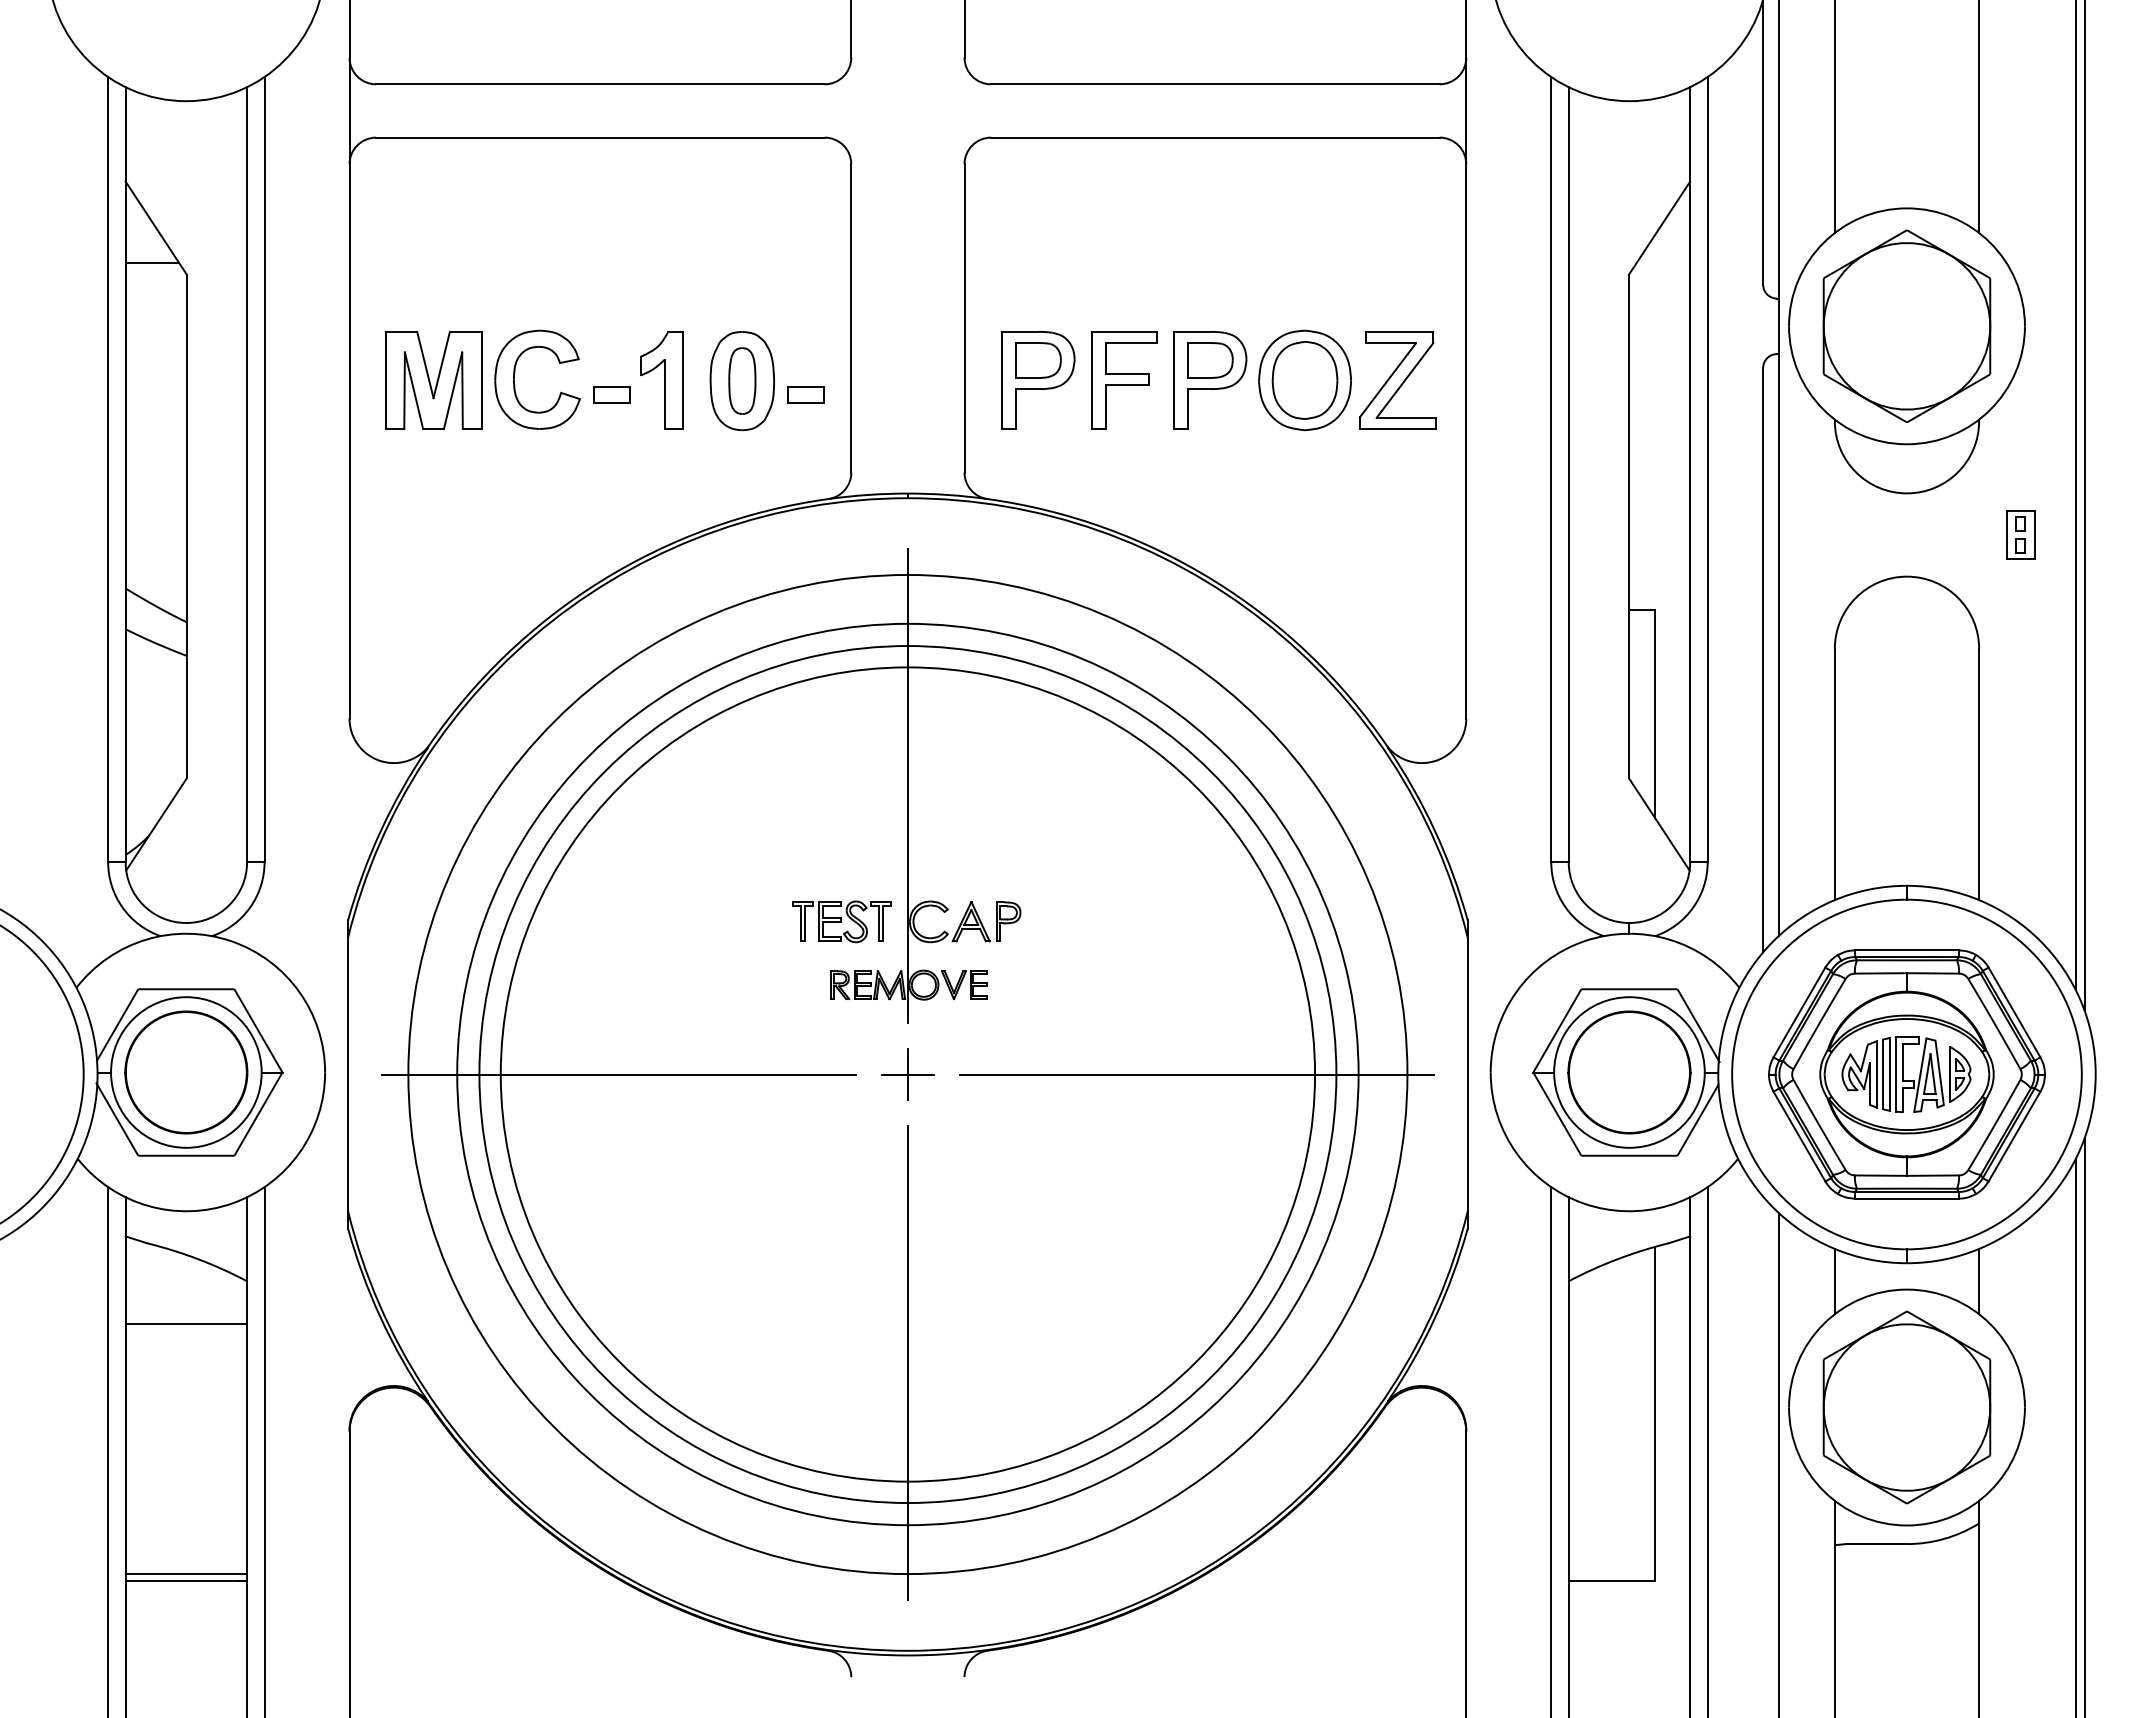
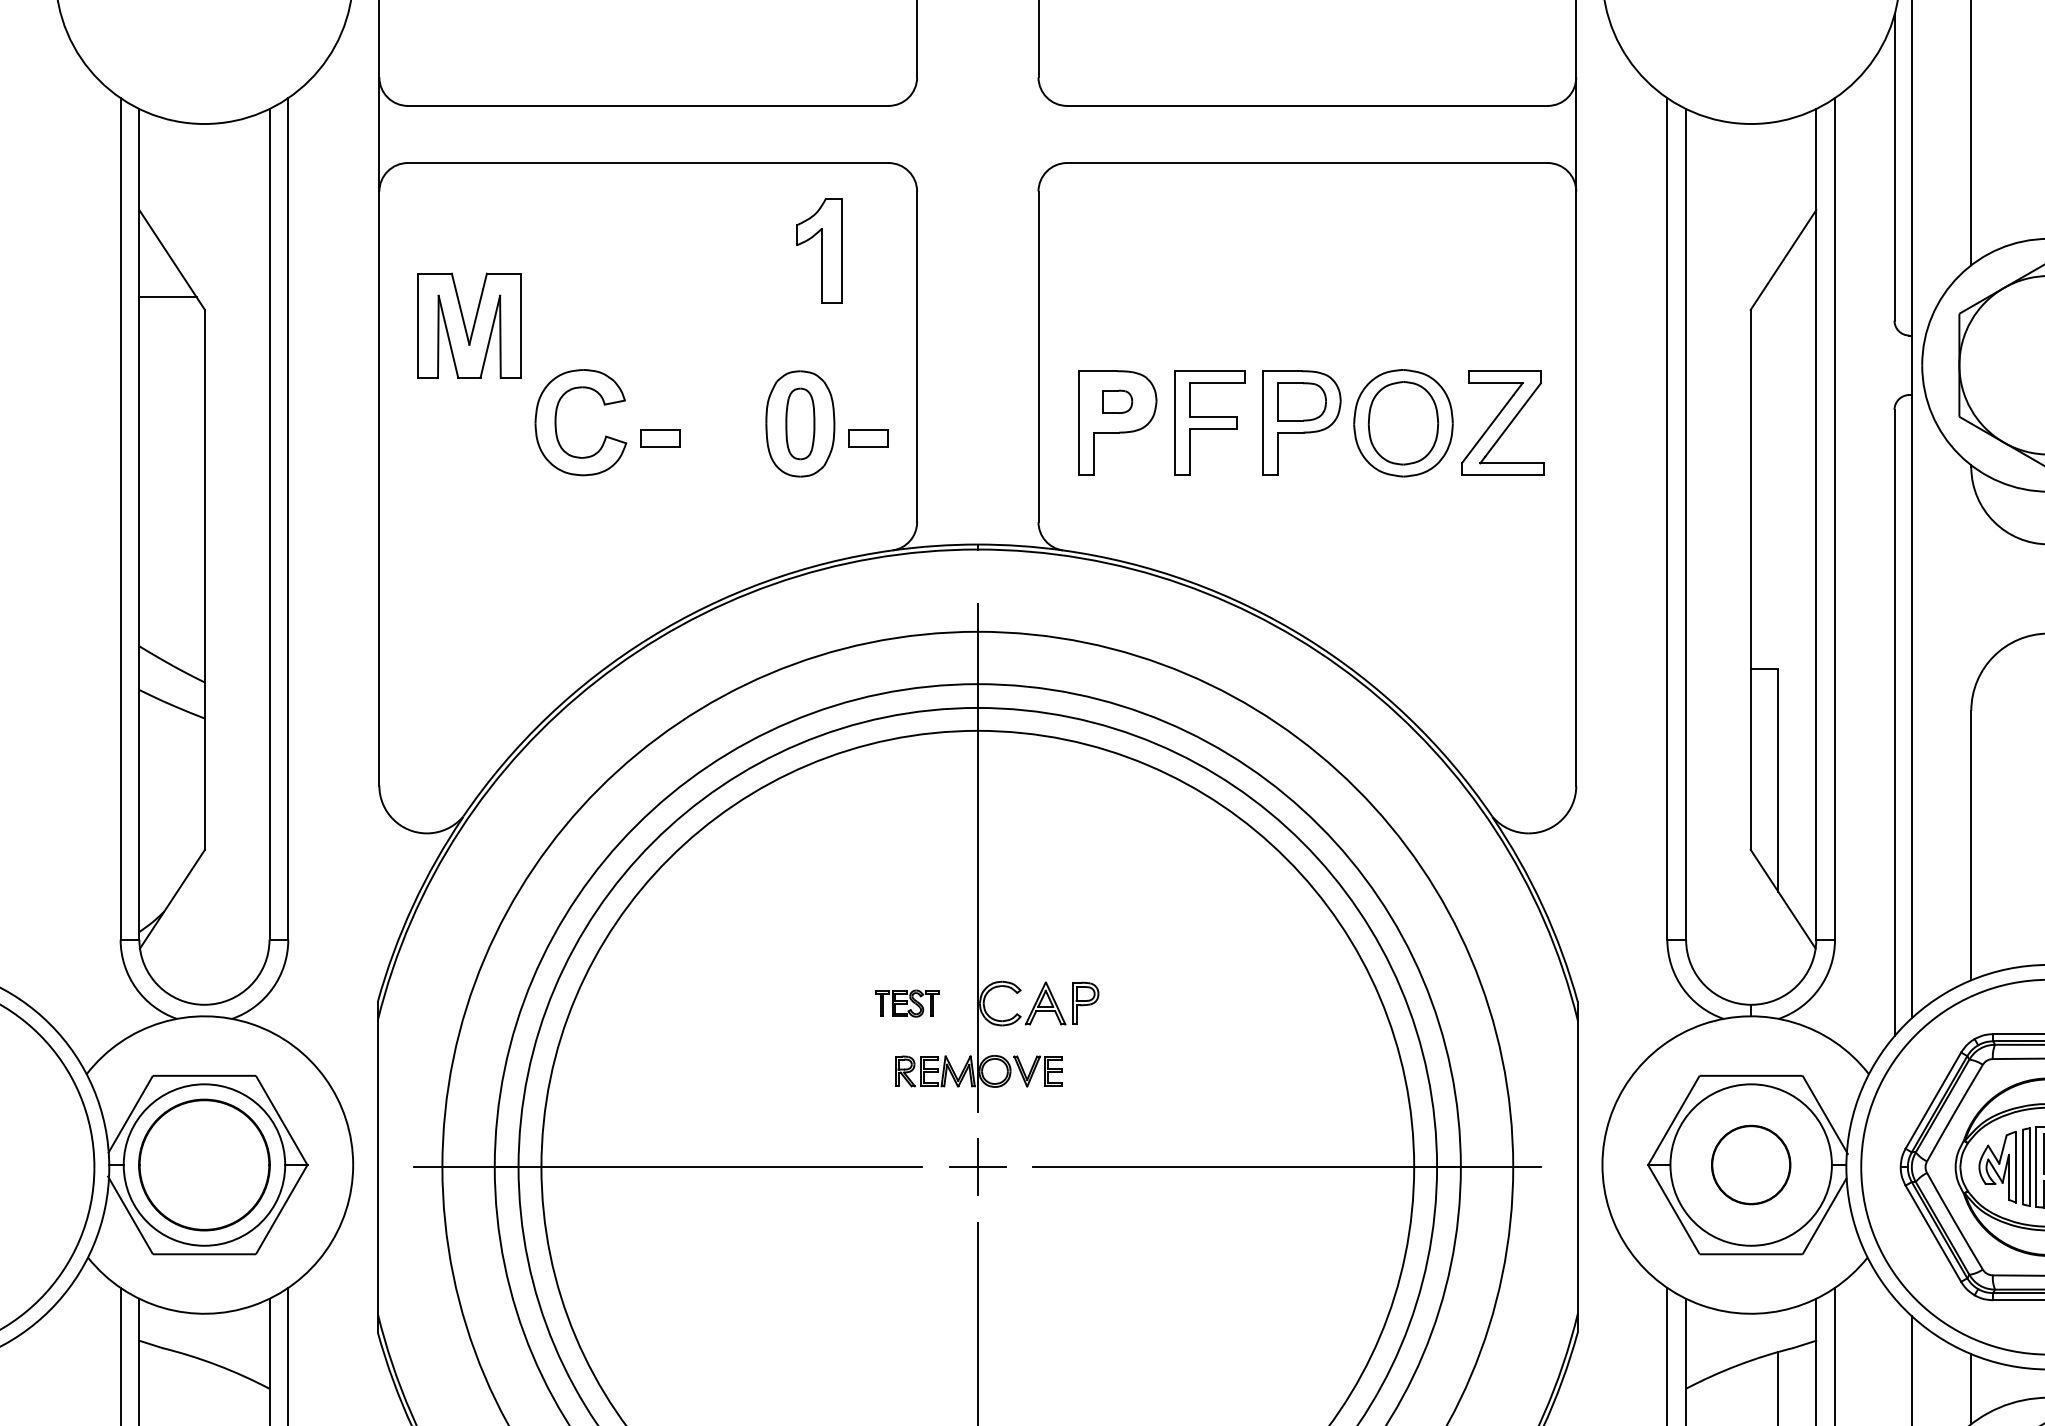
part: (1038, 360) -> (1117, 401), size x0.6
part: (433, 379) -> (469, 324), moved
part: (661, 380) -> (818, 250), moved
part: (841, 921) -> (906, 1003), size x0.6
part: (1629, 1072) -> (1751, 1165), size x0.6

